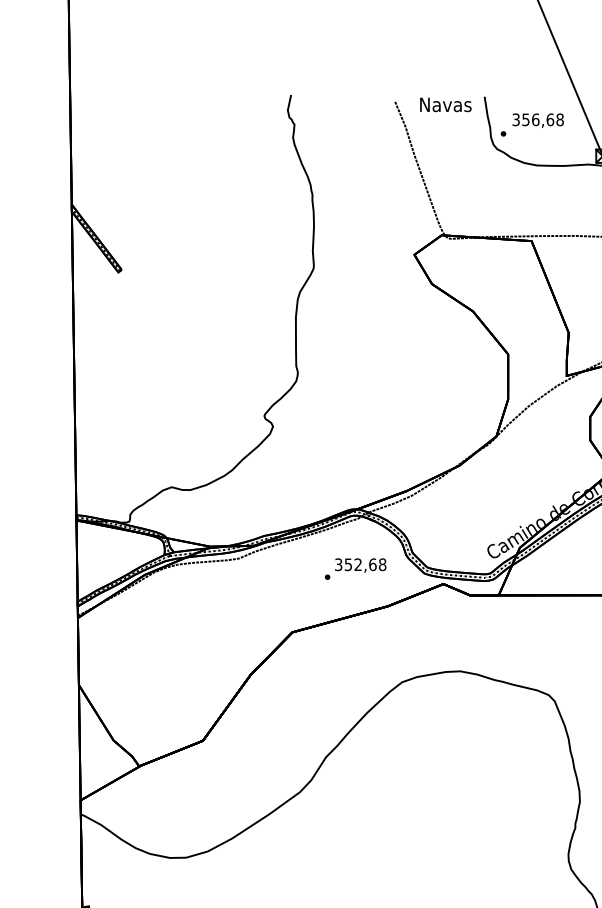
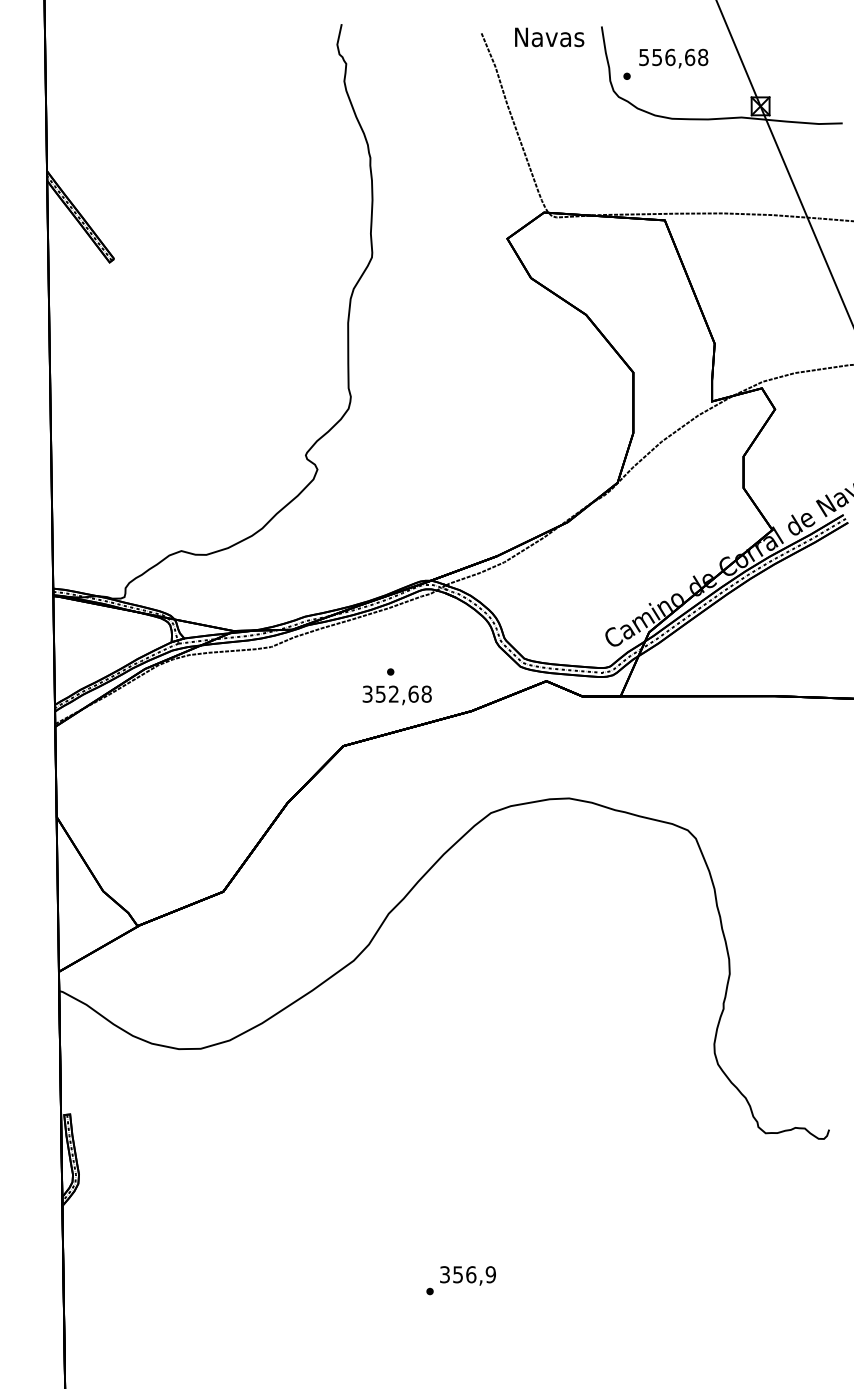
text: (515, 119) -> (643, 56), 356,68 -> 556,68
text: (360, 565) -> (396, 695), moved

